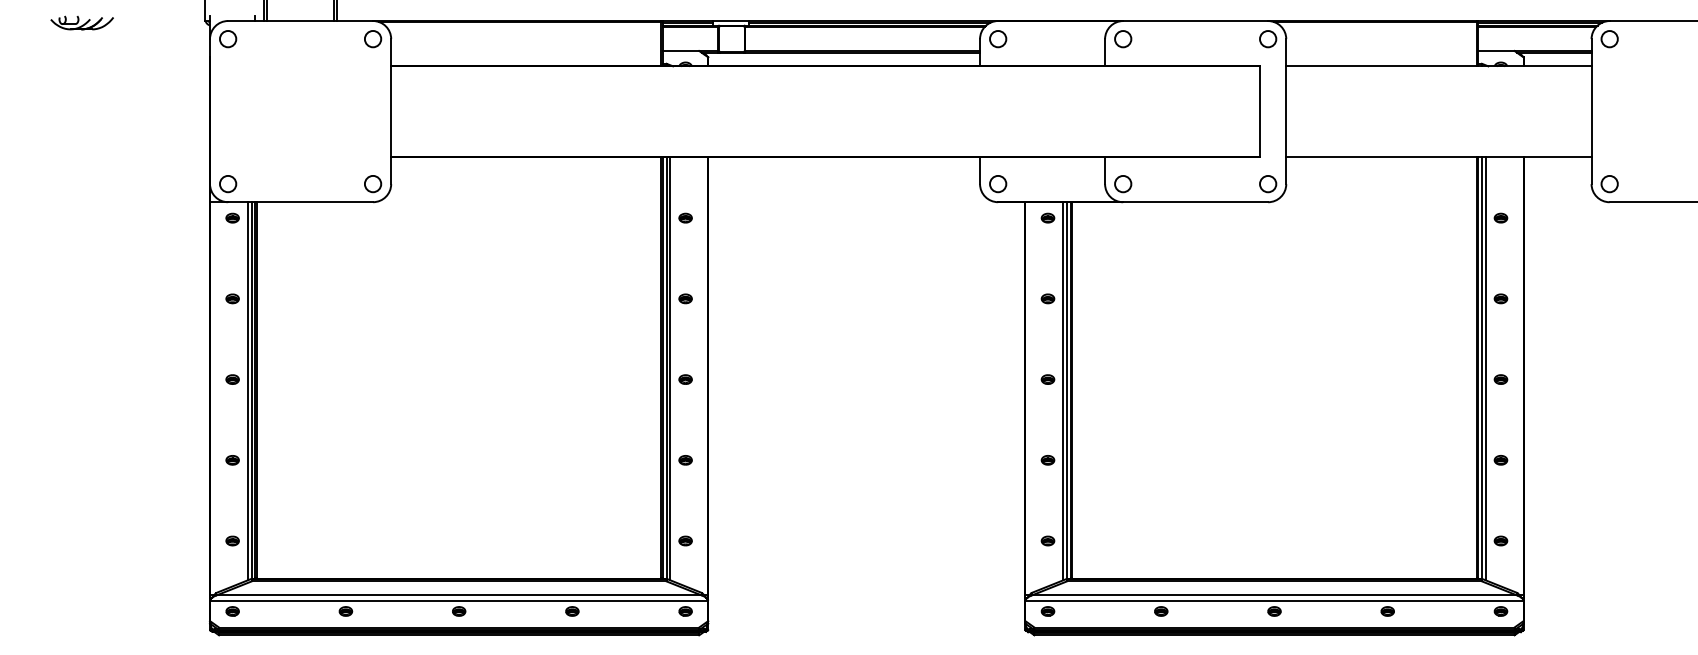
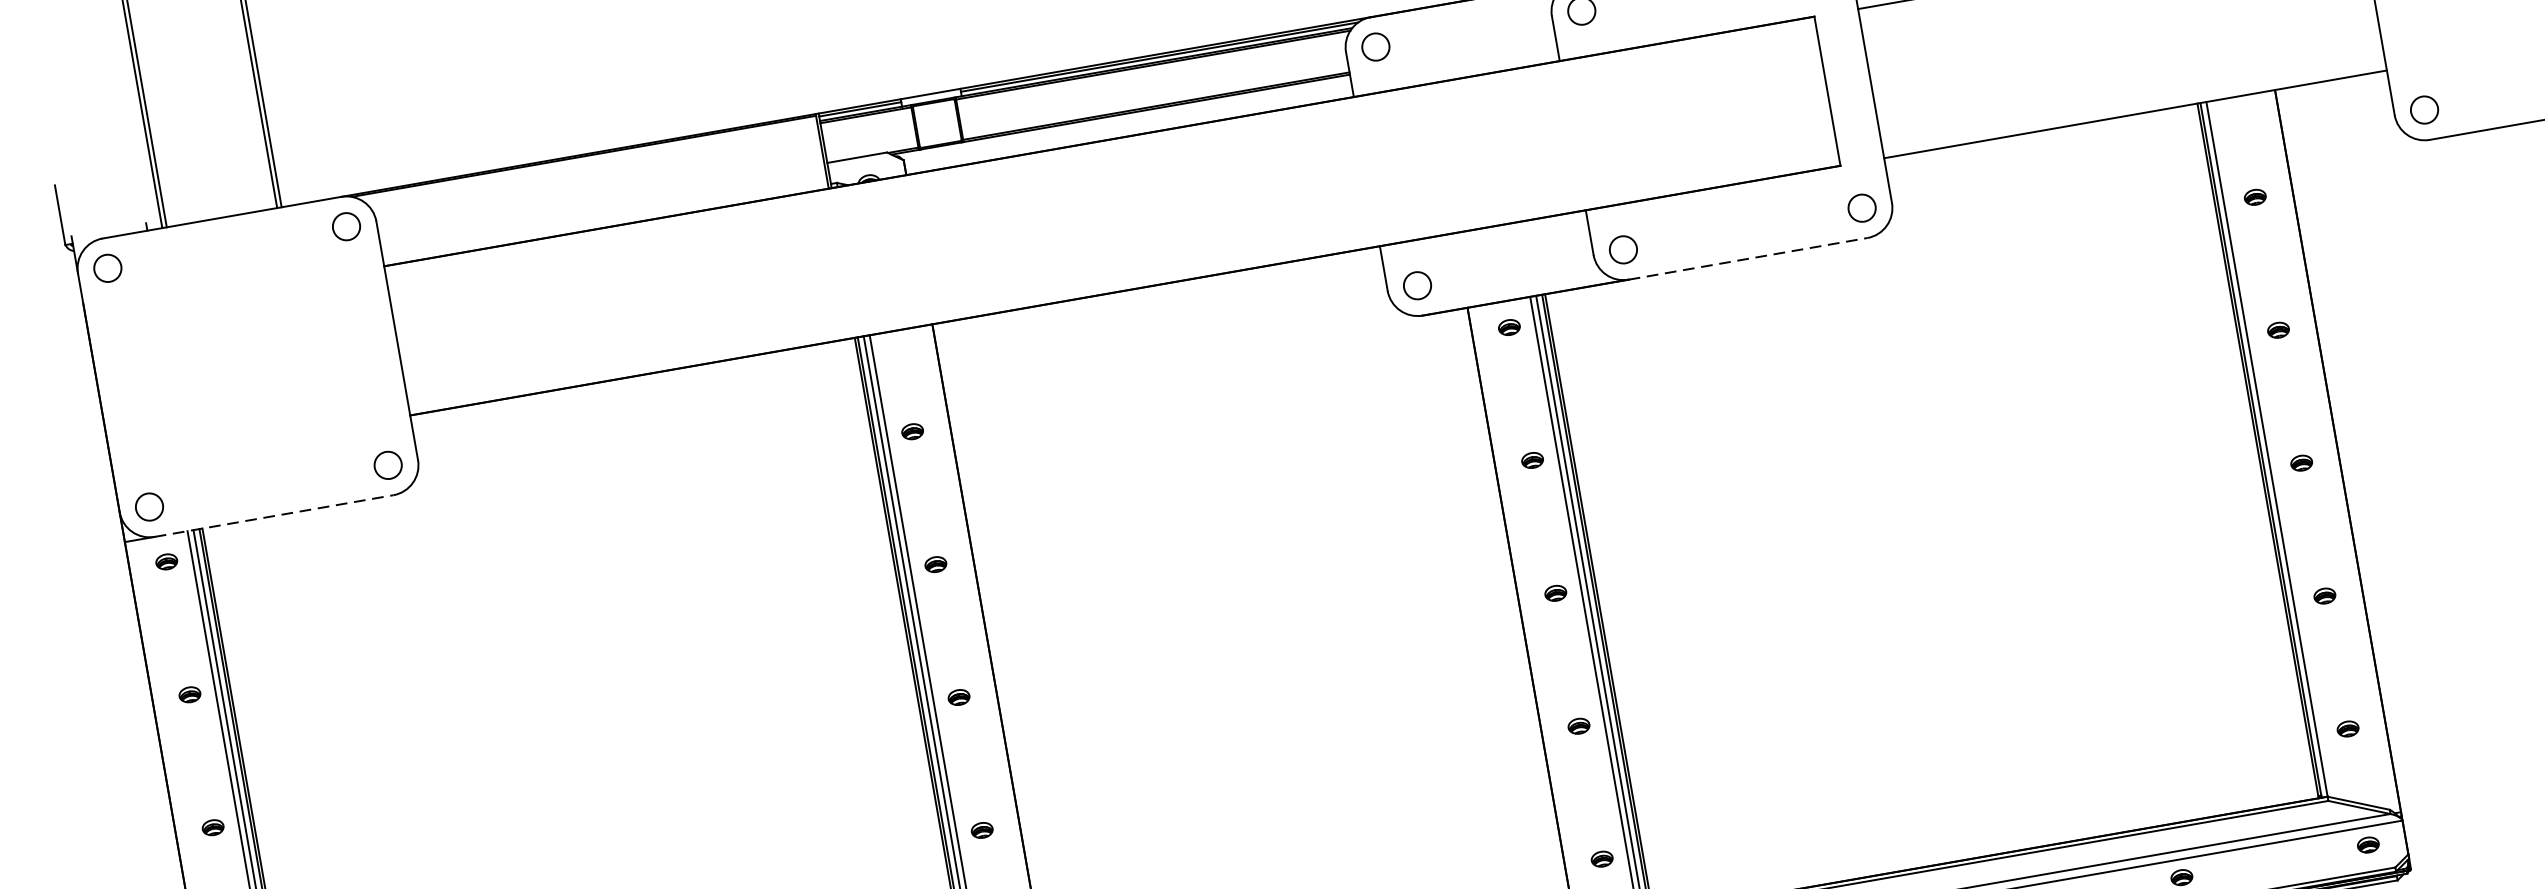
line: (301, 202) -> (275, 516), solid -> dashed
line: (1196, 202) -> (1749, 259), solid -> dashed
line: (1485, 368) -> (2273, 449), removed

